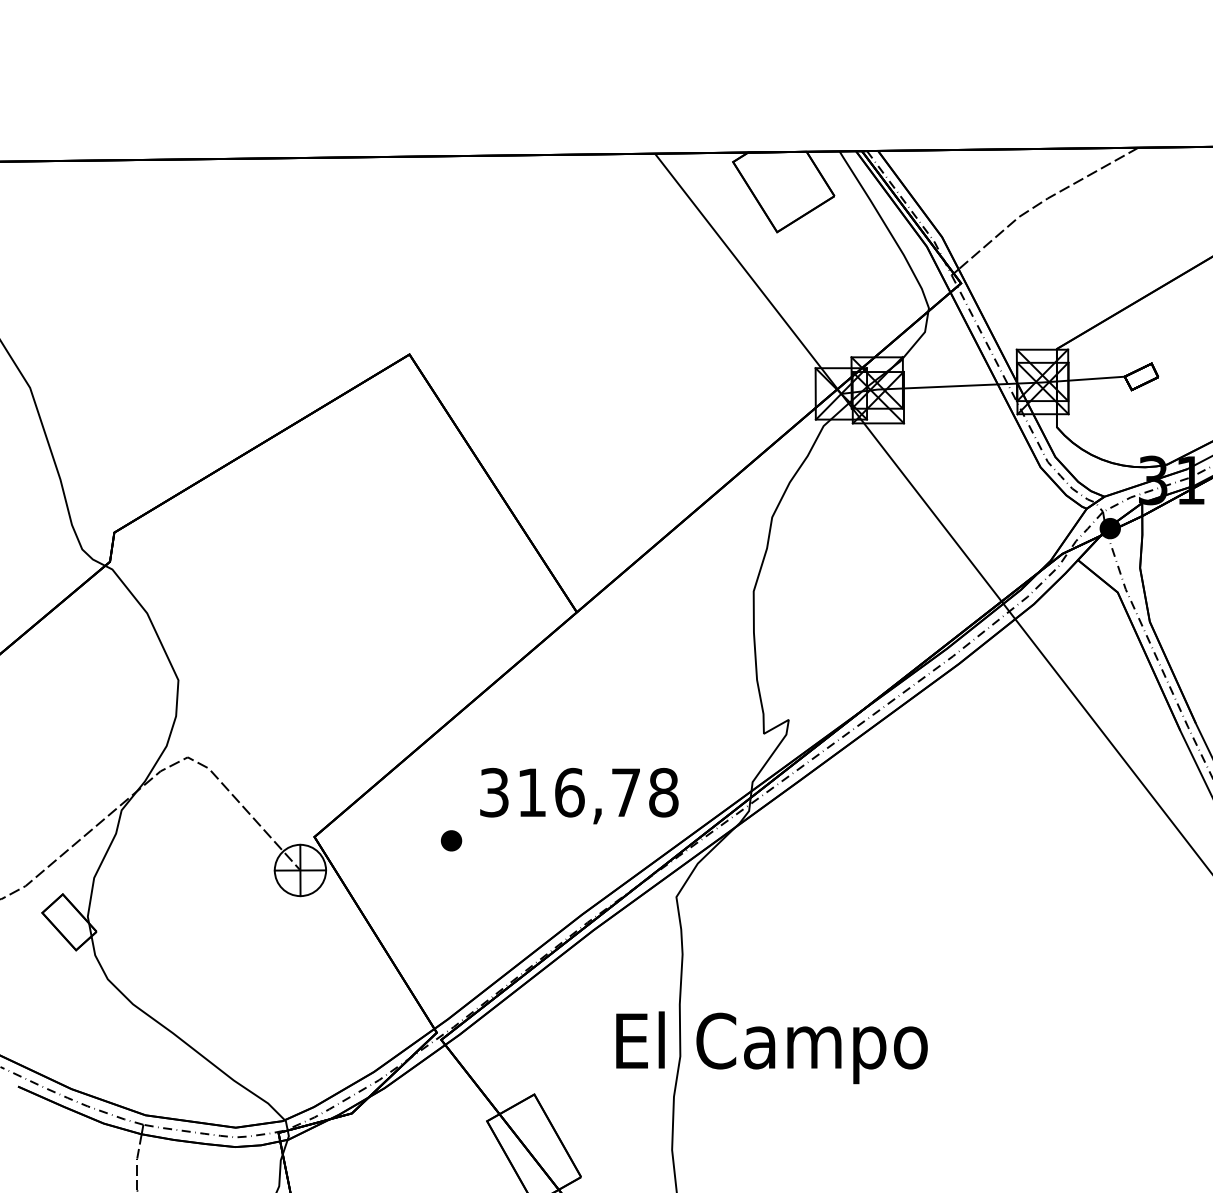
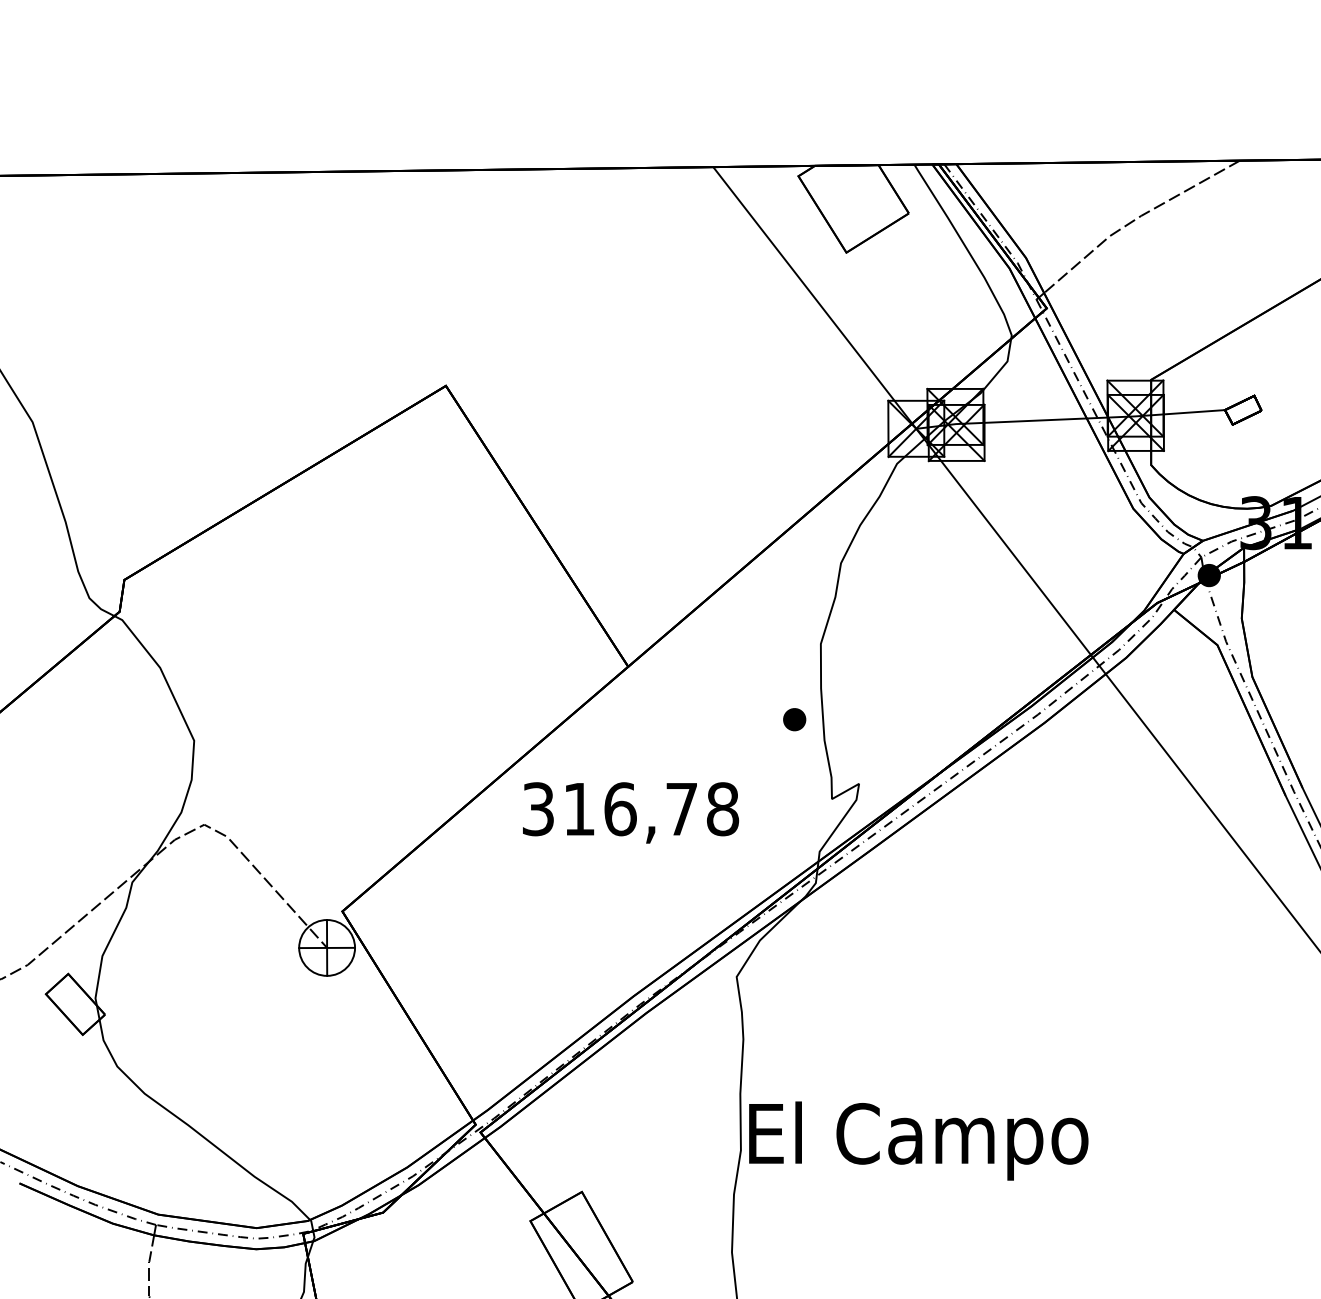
text: (579, 795) -> (631, 812), moved
part: (451, 840) -> (794, 719), moved
text: (771, 1047) -> (918, 1140), moved

